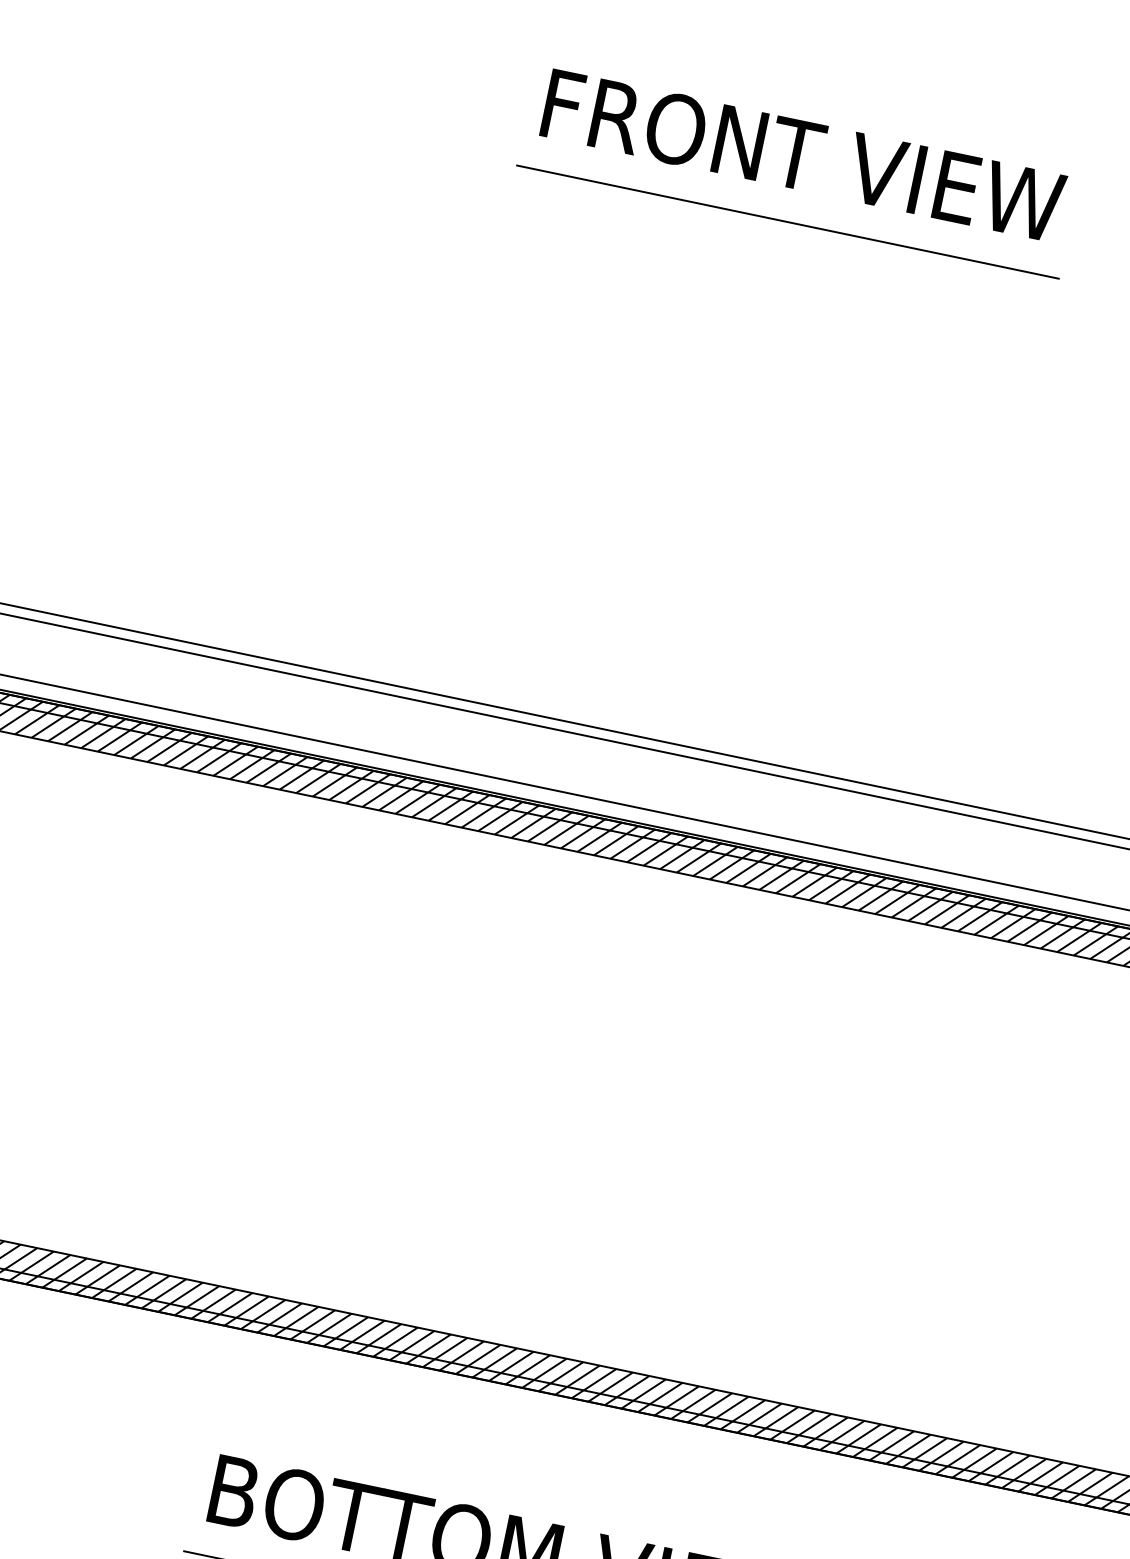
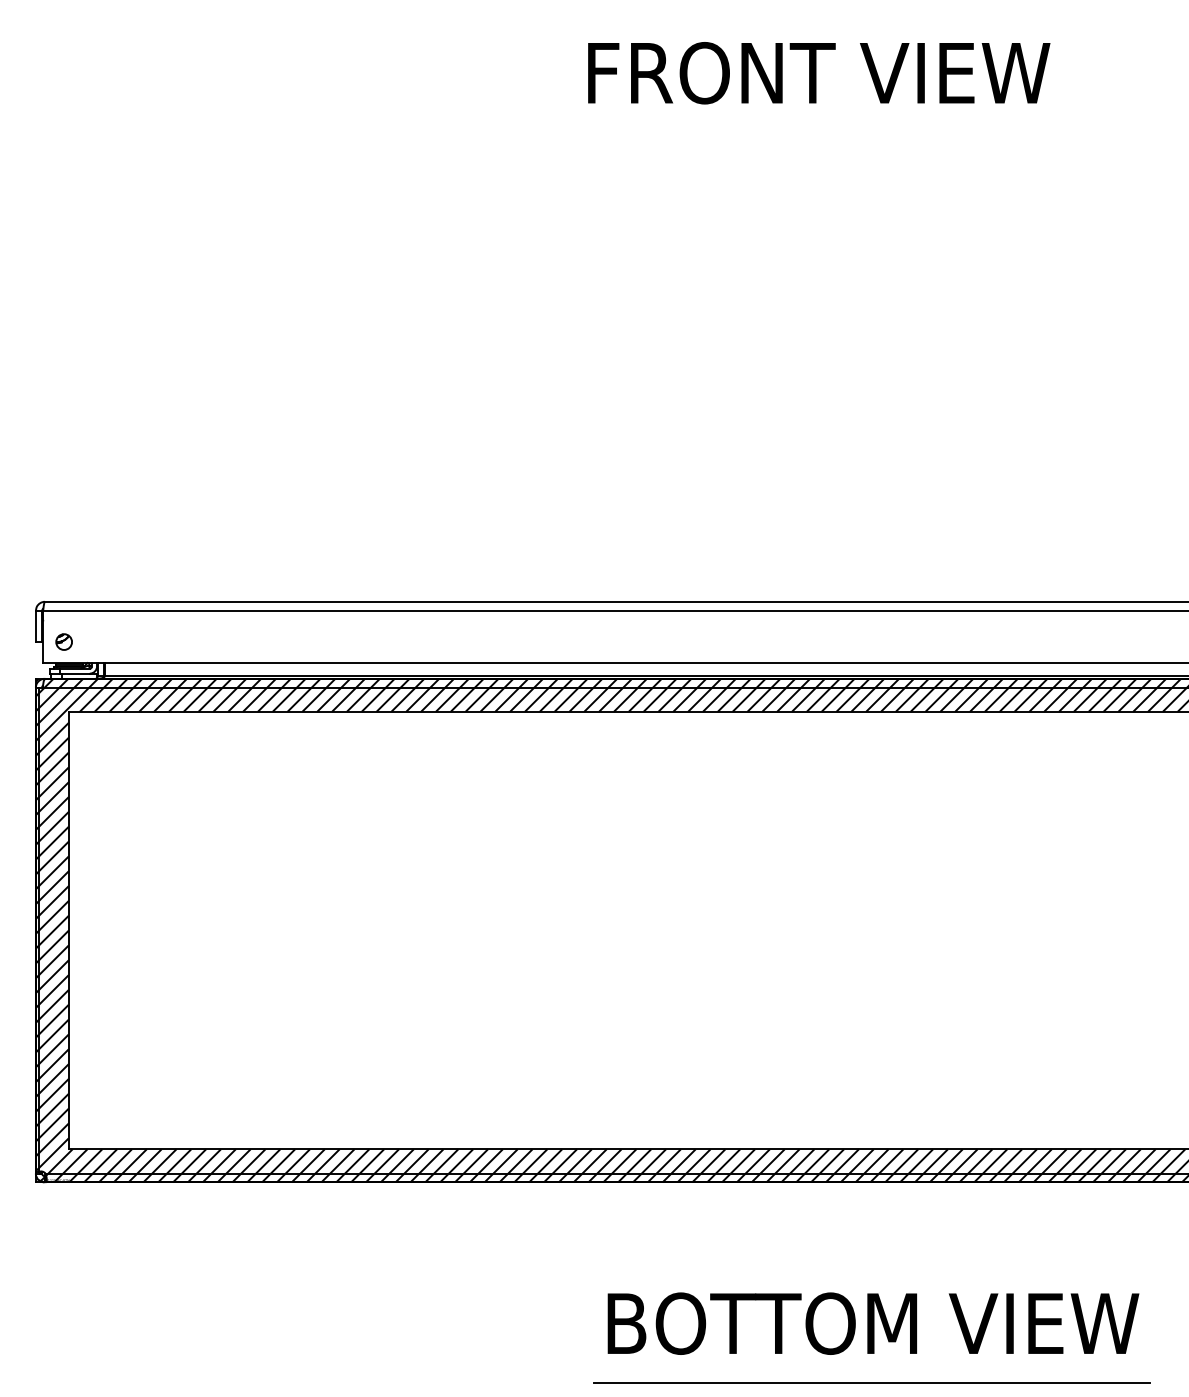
text: (803, 156) -> (819, 73), moved
line: (787, 221) -> (874, 132), removed

